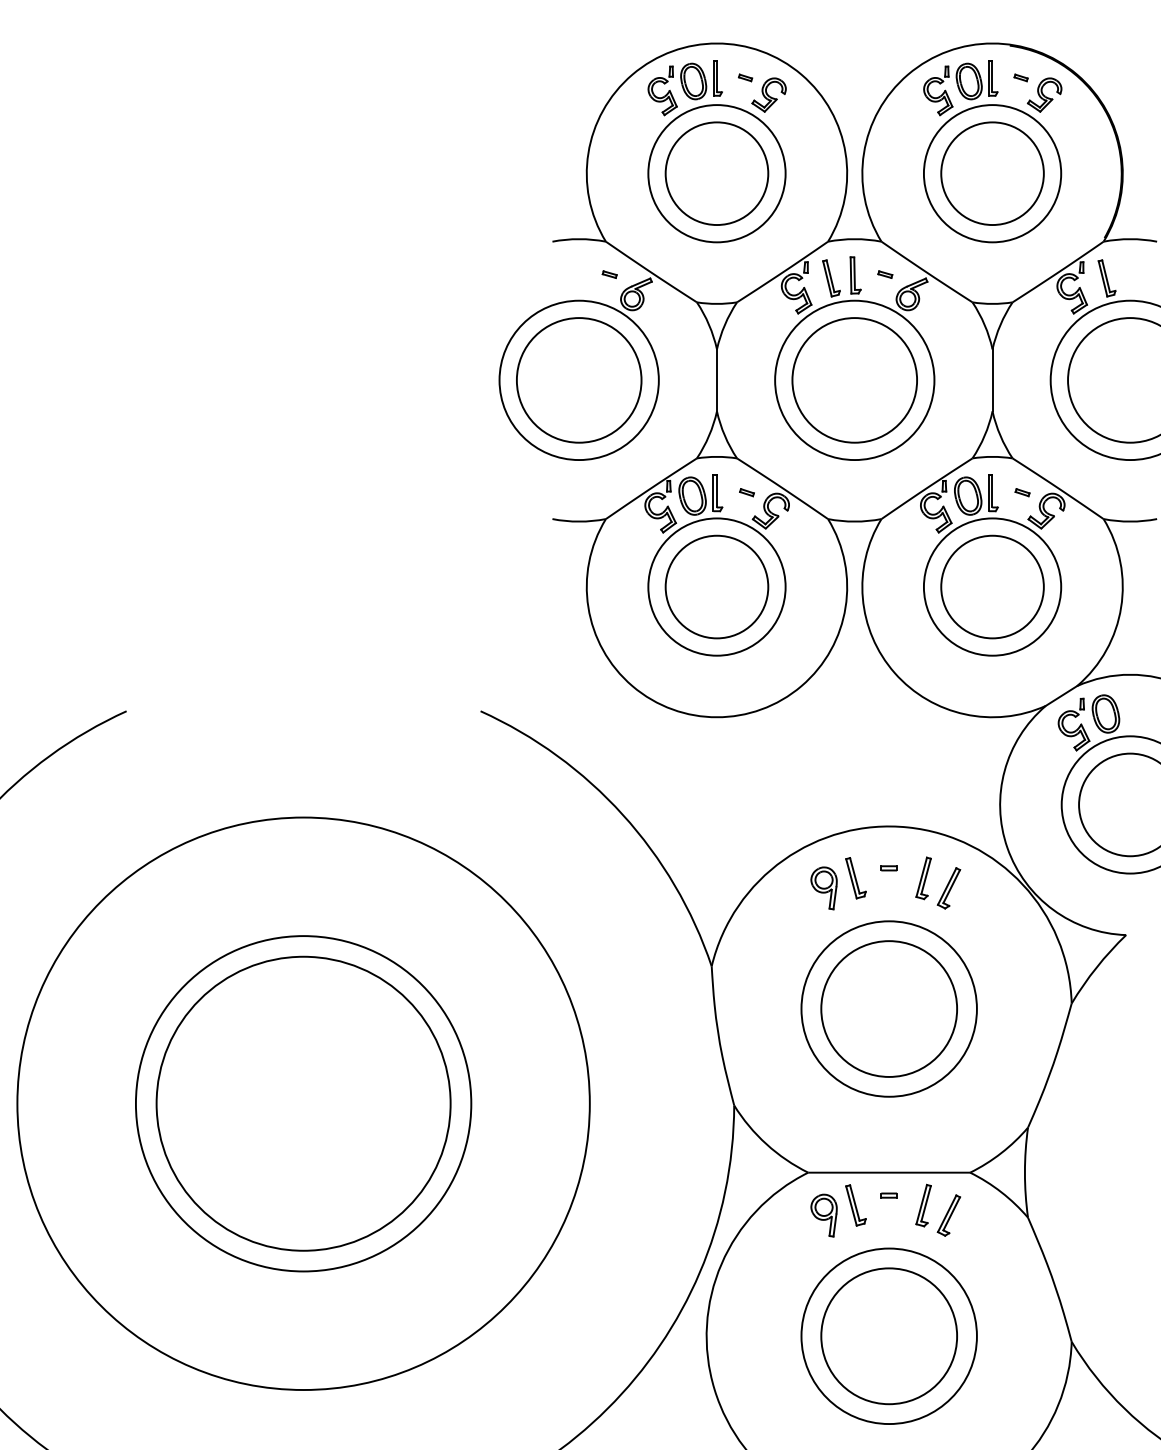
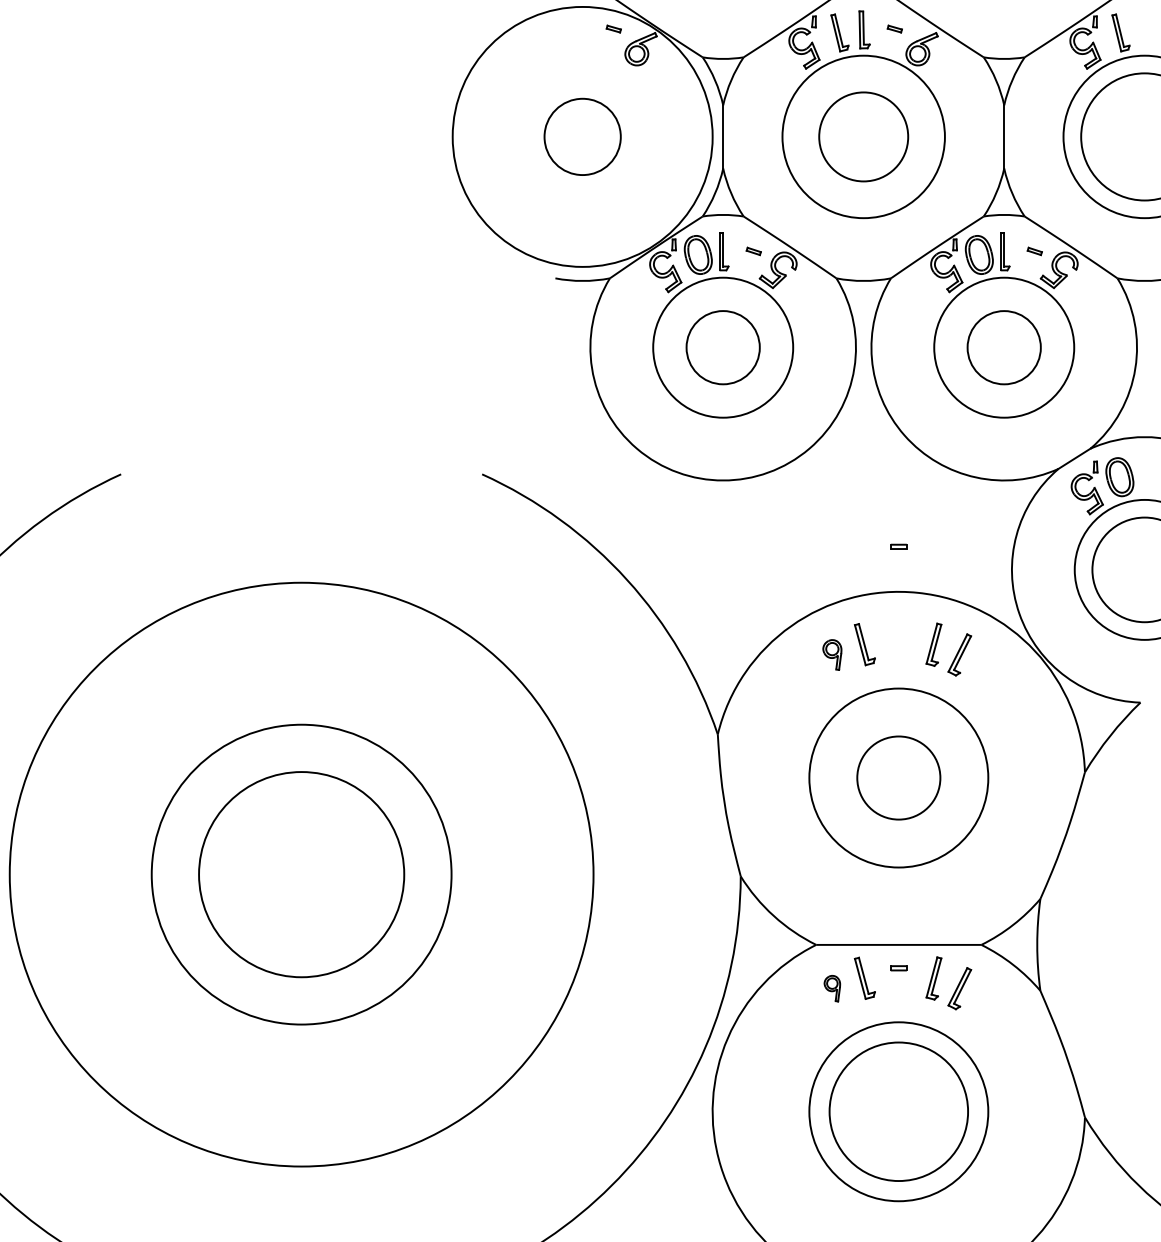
circle: (578, 380) -> (581, 137), size x0.6
circle: (578, 380) -> (581, 137), size x1.6
circle: (854, 380) -> (863, 137), size x0.7
circle: (716, 586) -> (722, 347), size x0.7
circle: (992, 586) -> (1004, 347), size x0.7
part: (888, 868) -> (898, 547), moved
part: (823, 888) -> (831, 655), size x0.7
circle: (889, 1008) -> (899, 777), size x0.6
circle: (303, 1103) -> (301, 874), size x0.6
part: (823, 1215) -> (831, 988), size x0.6

